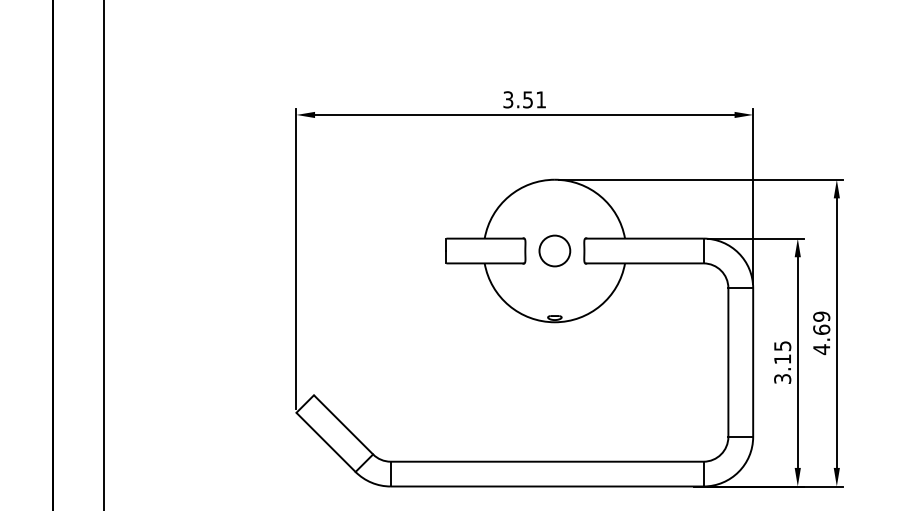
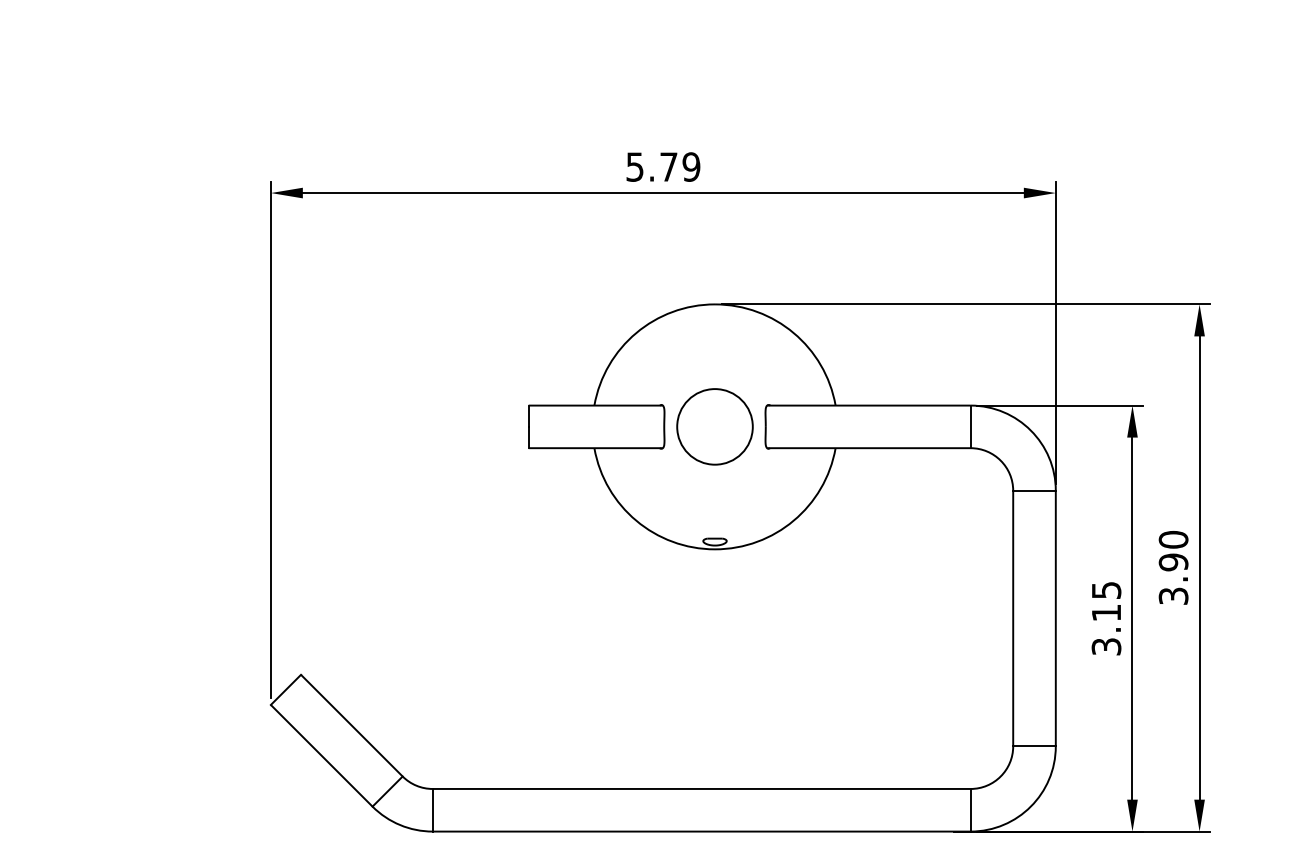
text: (524, 99) -> (662, 166), 3.51 -> 5.79
circle: (554, 251) -> (714, 427), size x1.43
text: (821, 333) -> (1173, 568), 4.69 -> 3.90

